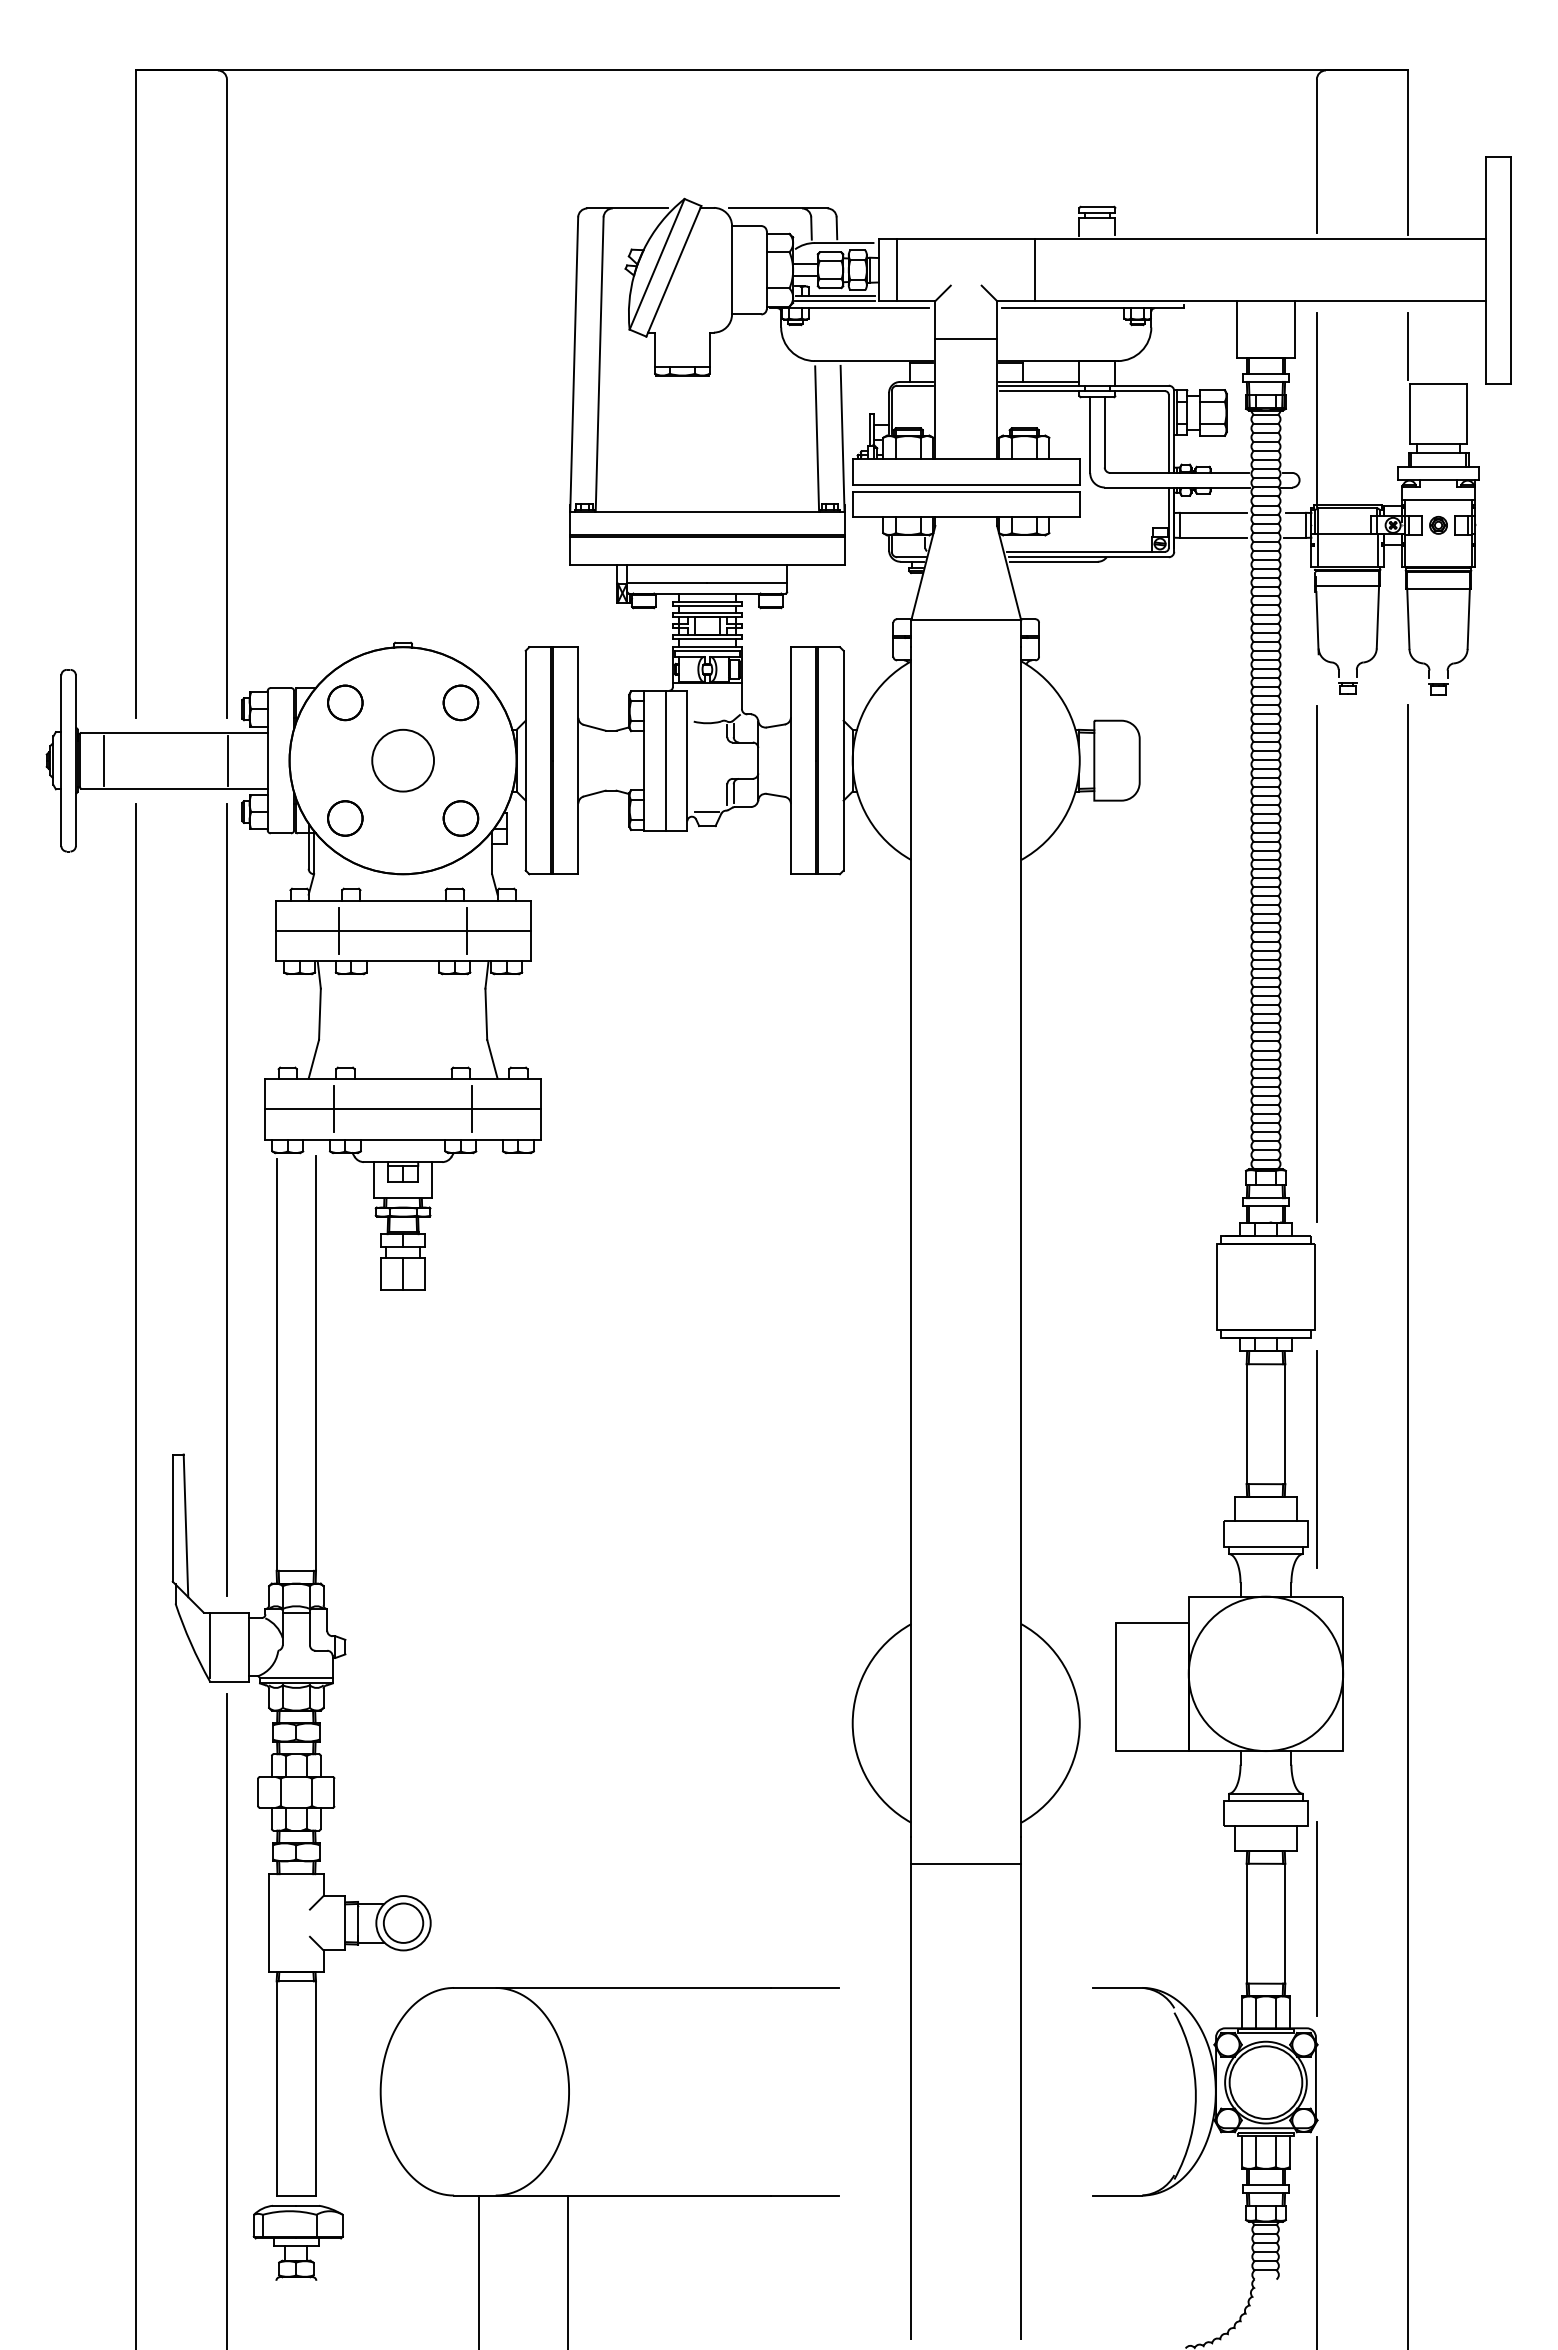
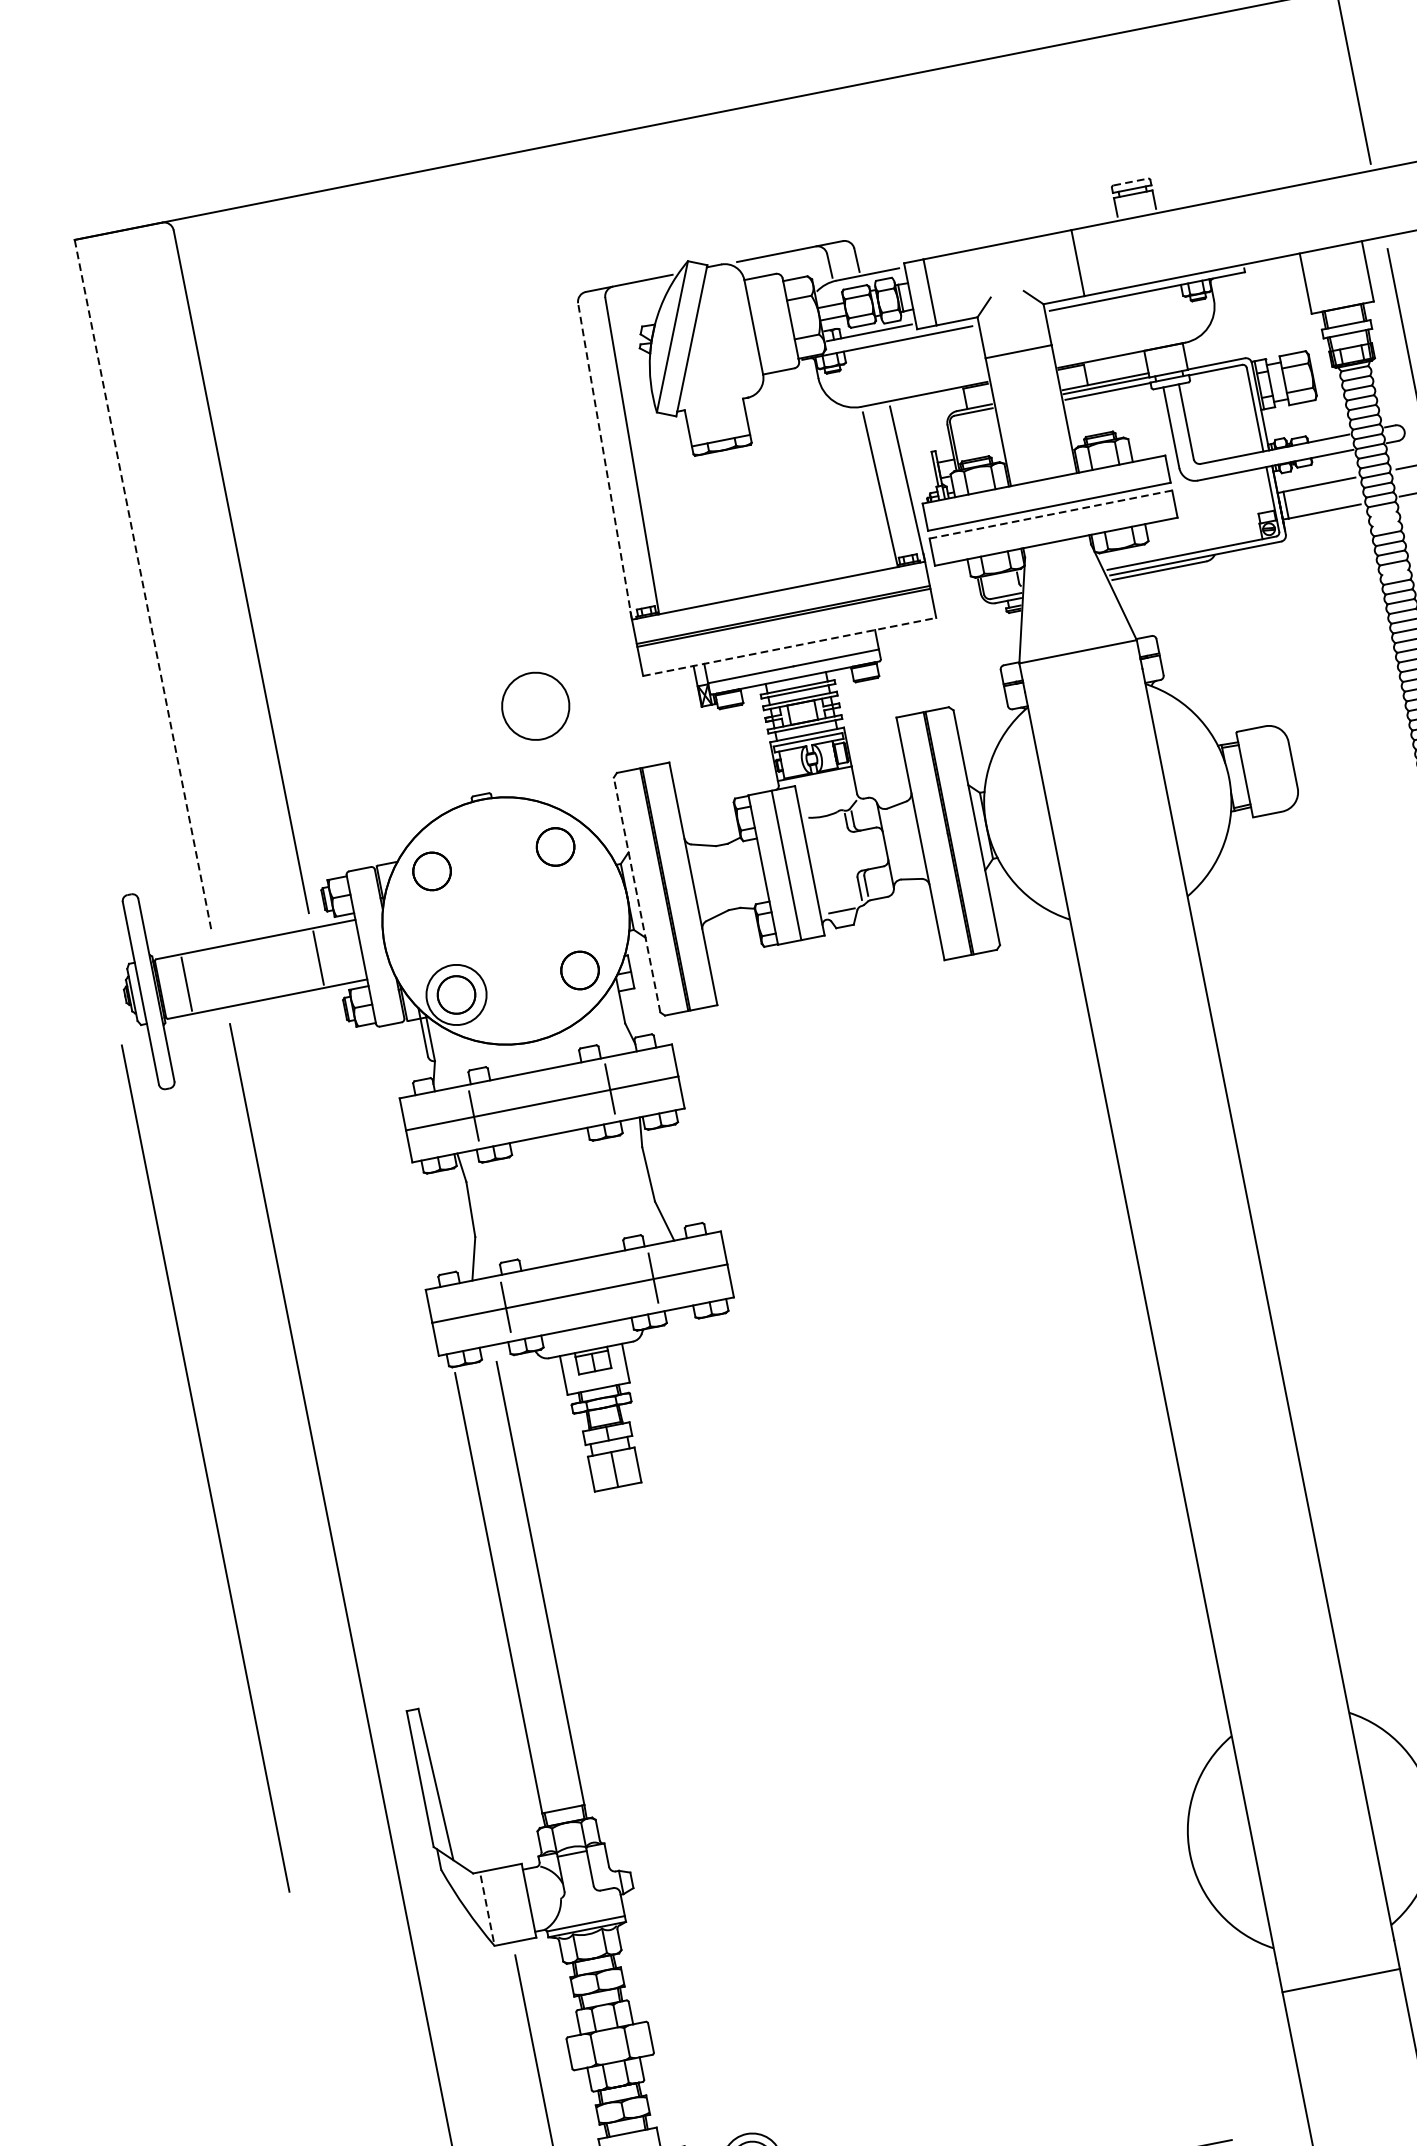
line: (1097, 206) -> (1130, 181), solid -> dashed
line: (835, 301) -> (870, 338), removed
line: (574, 364) -> (605, 461), solid -> dashed
line: (136, 394) -> (143, 586), solid -> dashed
line: (966, 491) -> (1051, 514), solid -> dashed
line: (1265, 550) -> (1383, 513), removed
line: (1265, 560) -> (1385, 524), removed
line: (707, 564) -> (789, 646), solid -> dashed
line: (1265, 605) -> (1394, 572), removed
circle: (402, 760) -> (535, 706), moved
line: (525, 760) -> (636, 894), solid -> dashed
circle: (345, 818) -> (456, 994), size x1.6
line: (226, 1199) -> (205, 1467), moved
line: (210, 1645) -> (487, 1907), solid -> dashed

